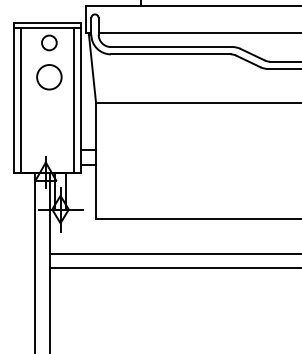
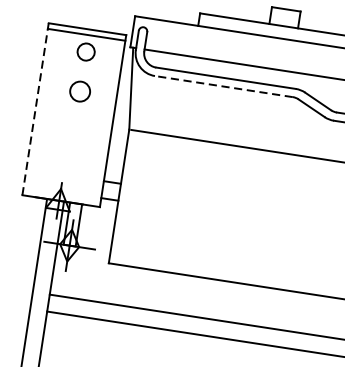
line: (170, 54) -> (223, 86), solid -> dashed
circle: (49, 77) -> (80, 91), size x0.7
line: (13, 98) -> (35, 109), solid -> dashed
line: (21, 100) -> (43, 113), removed
line: (73, 100) -> (103, 122), removed

